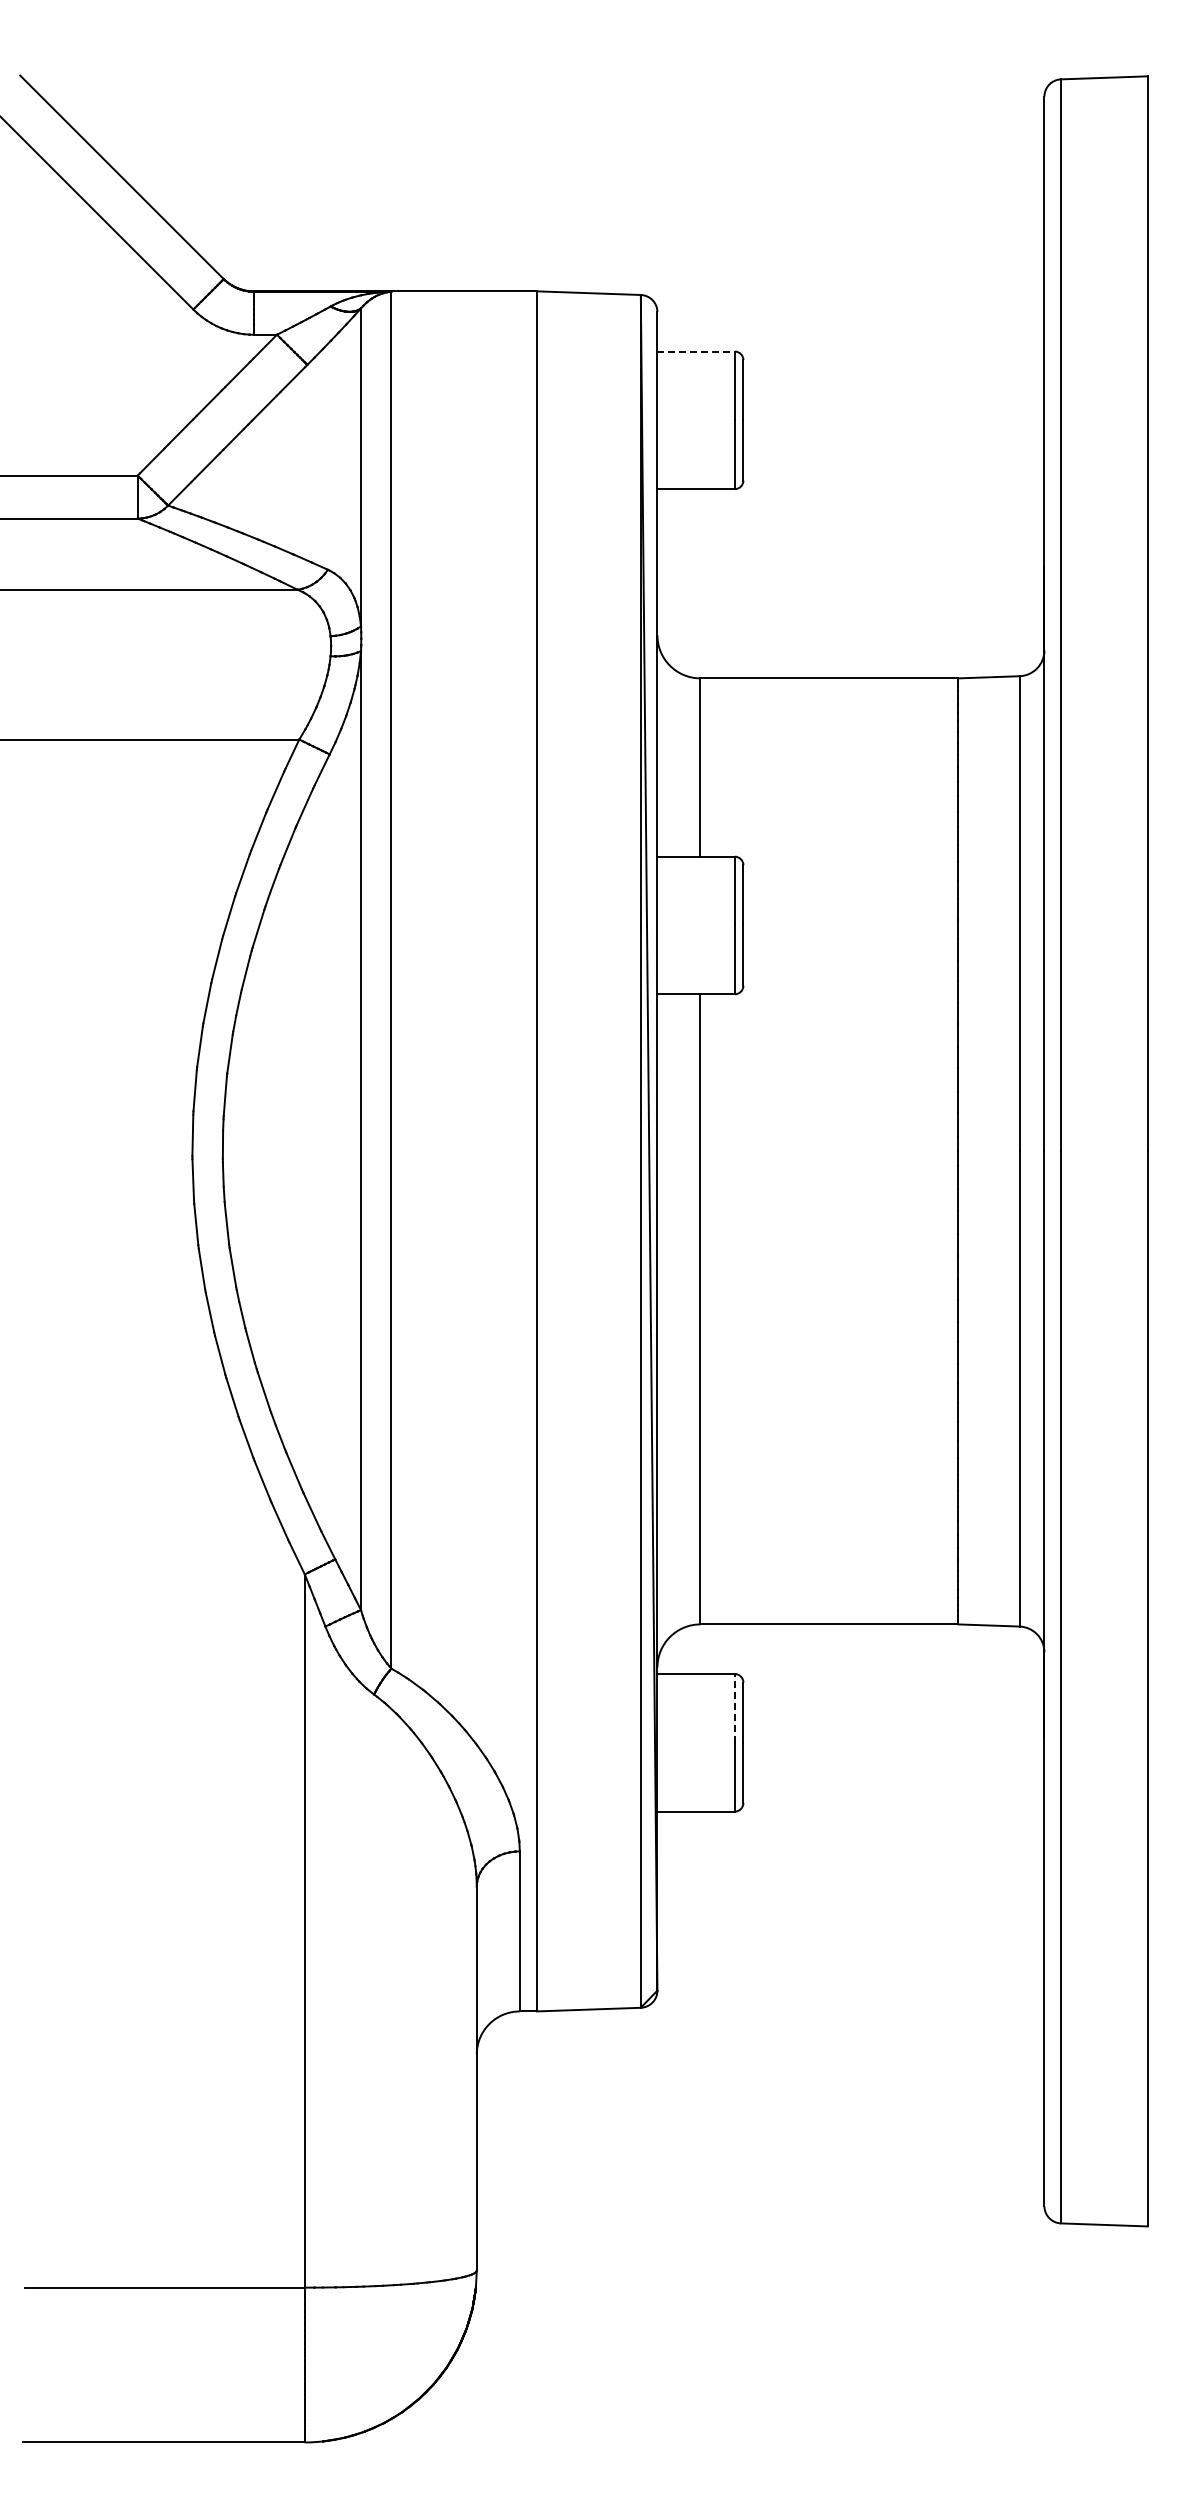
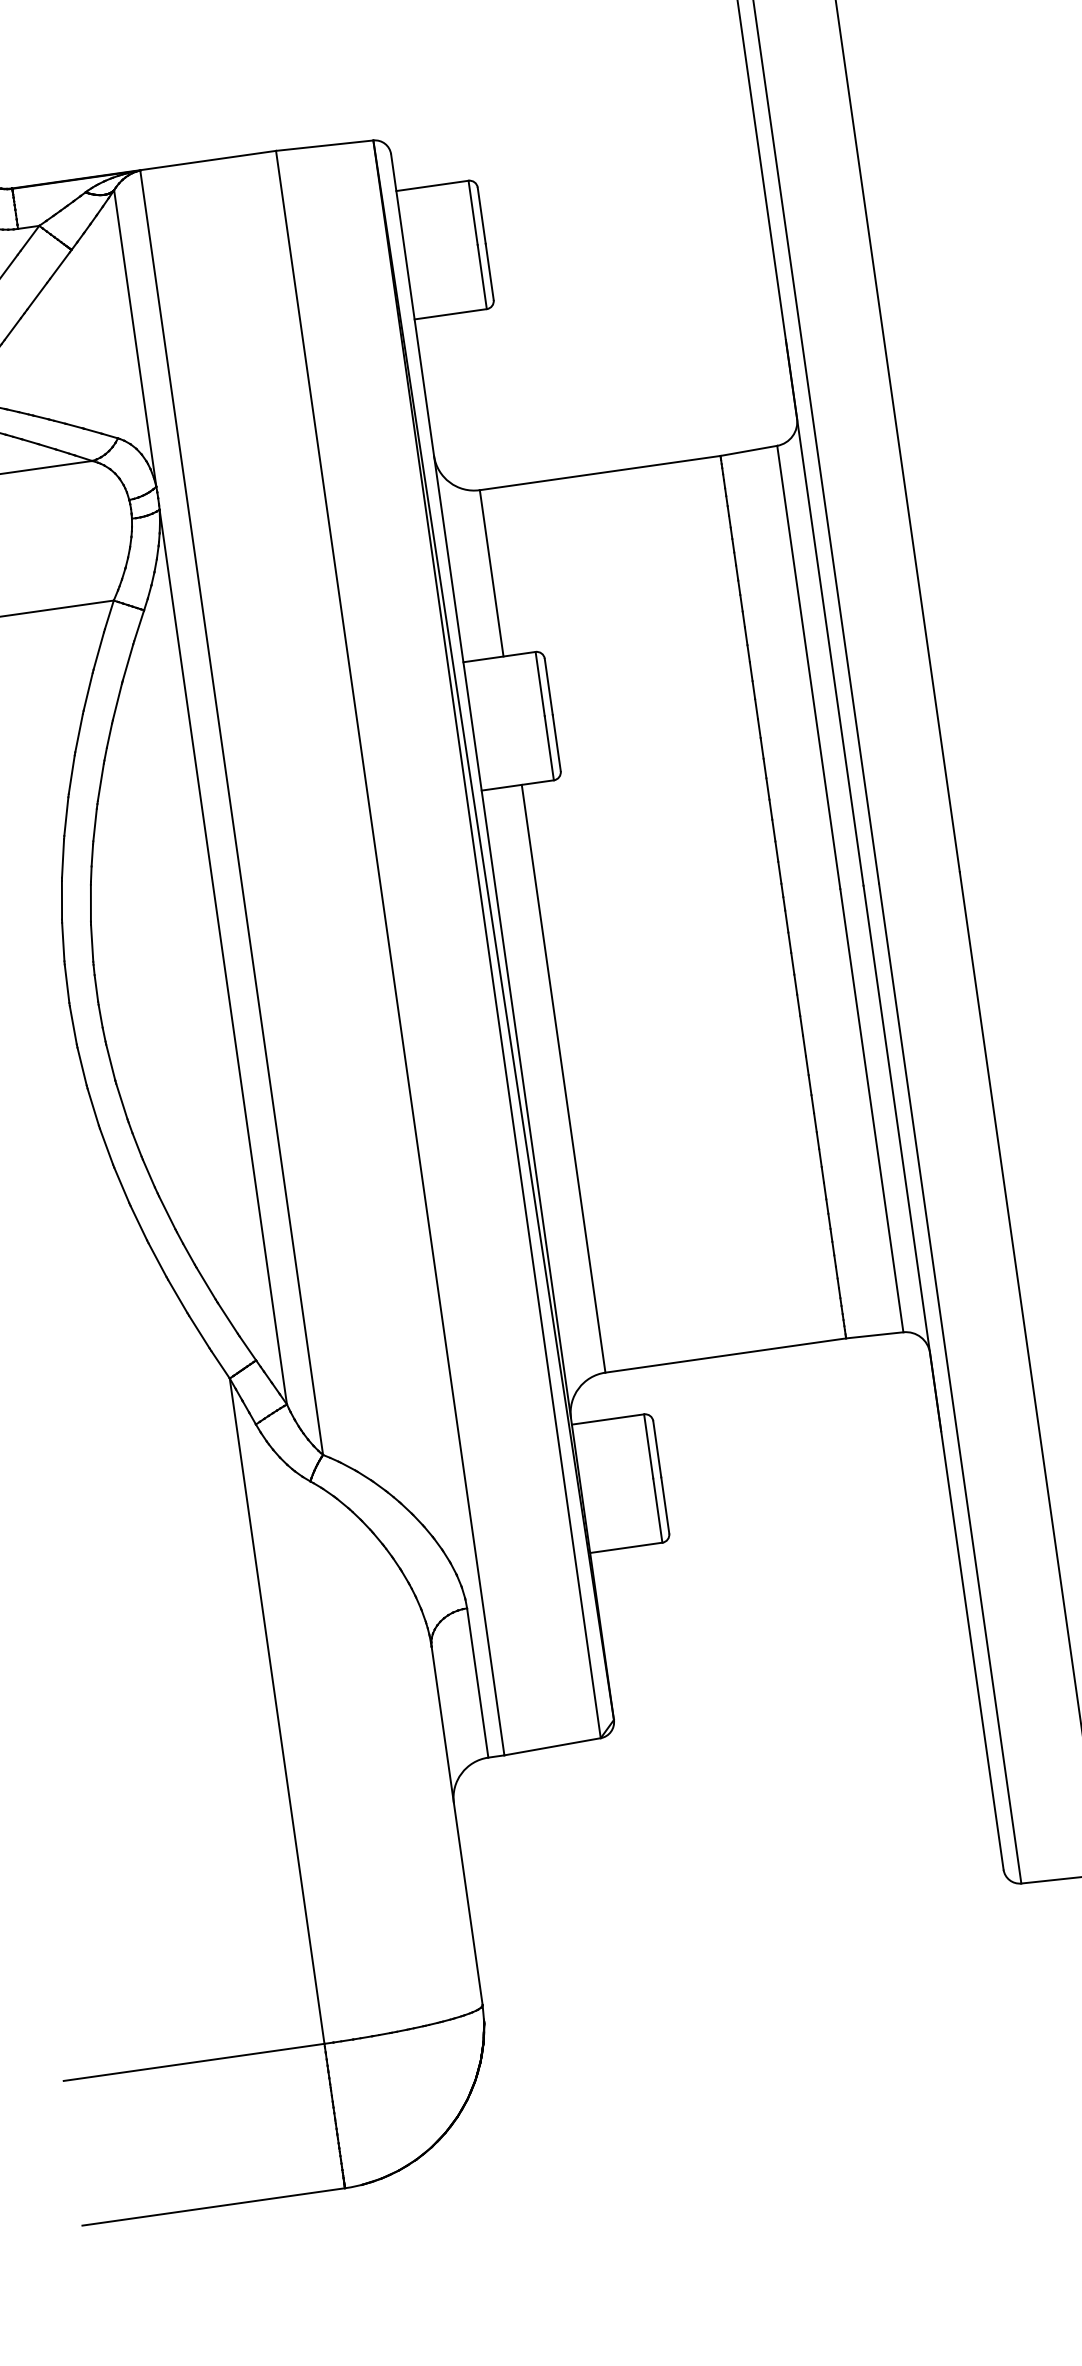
line: (696, 351) -> (432, 185), dashed -> solid
line: (734, 1707) -> (648, 1445), dashed -> solid

